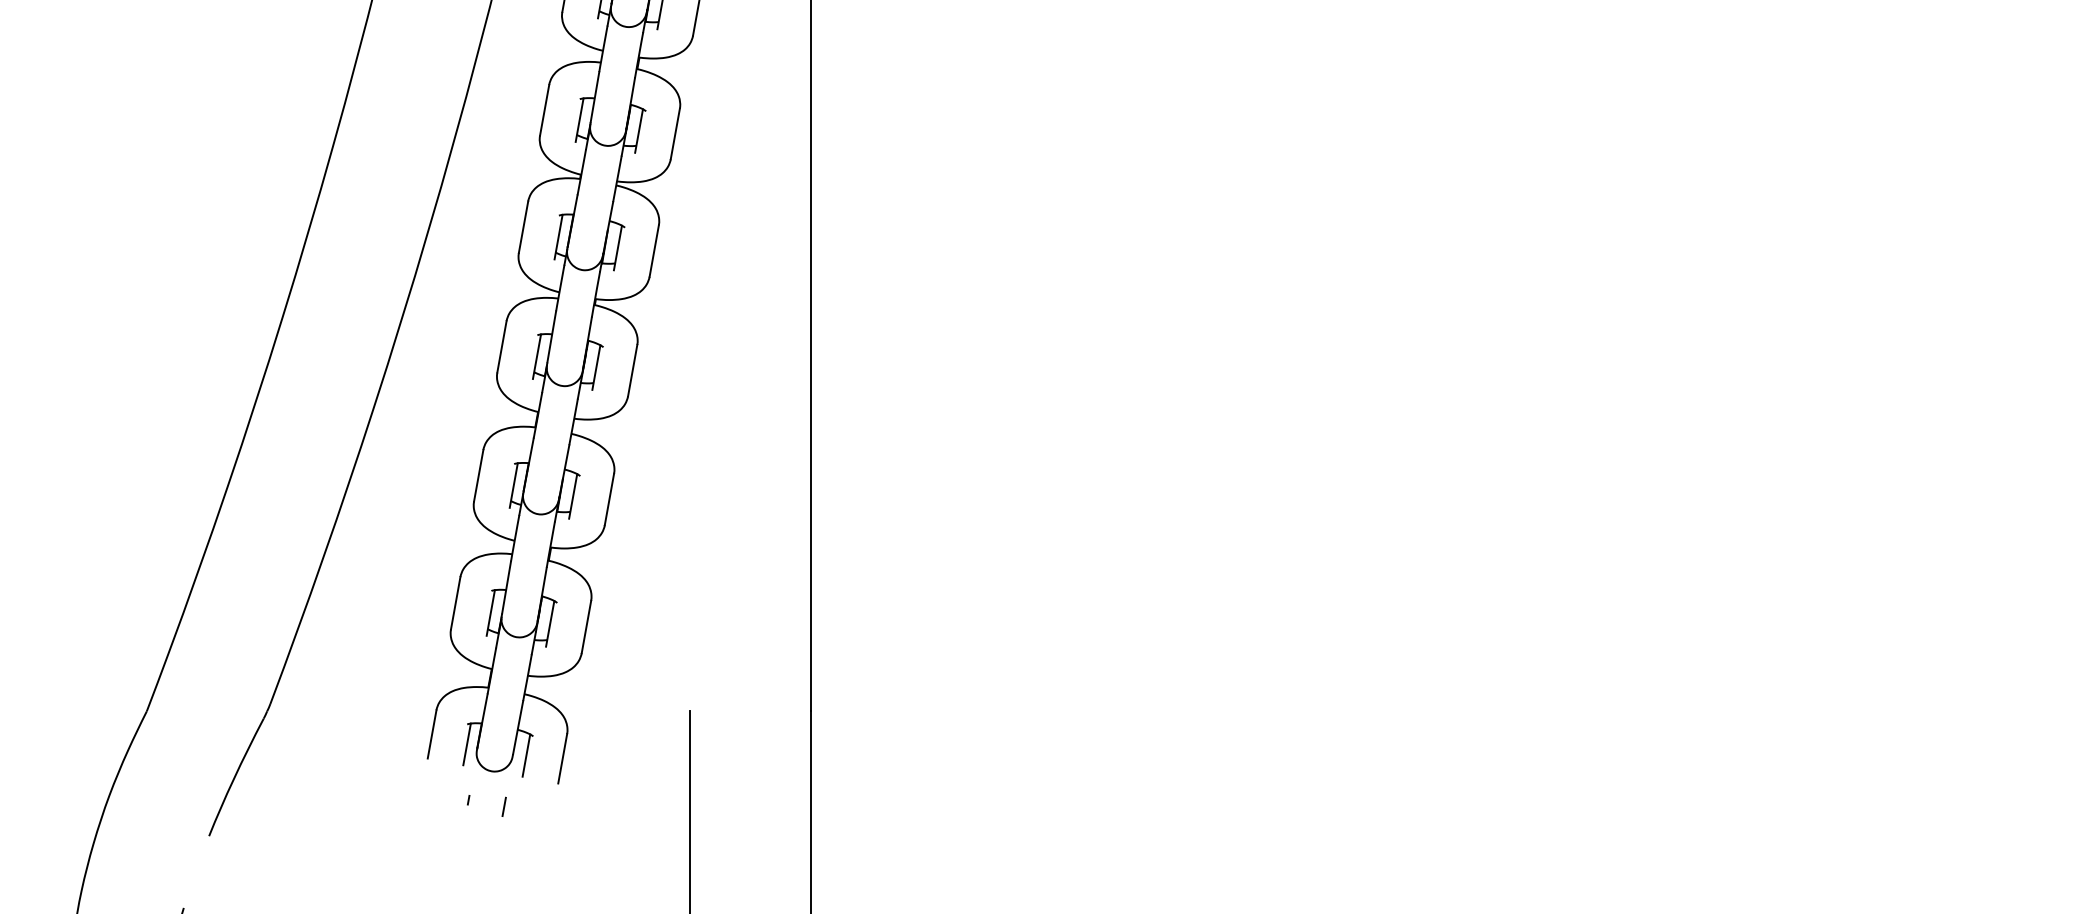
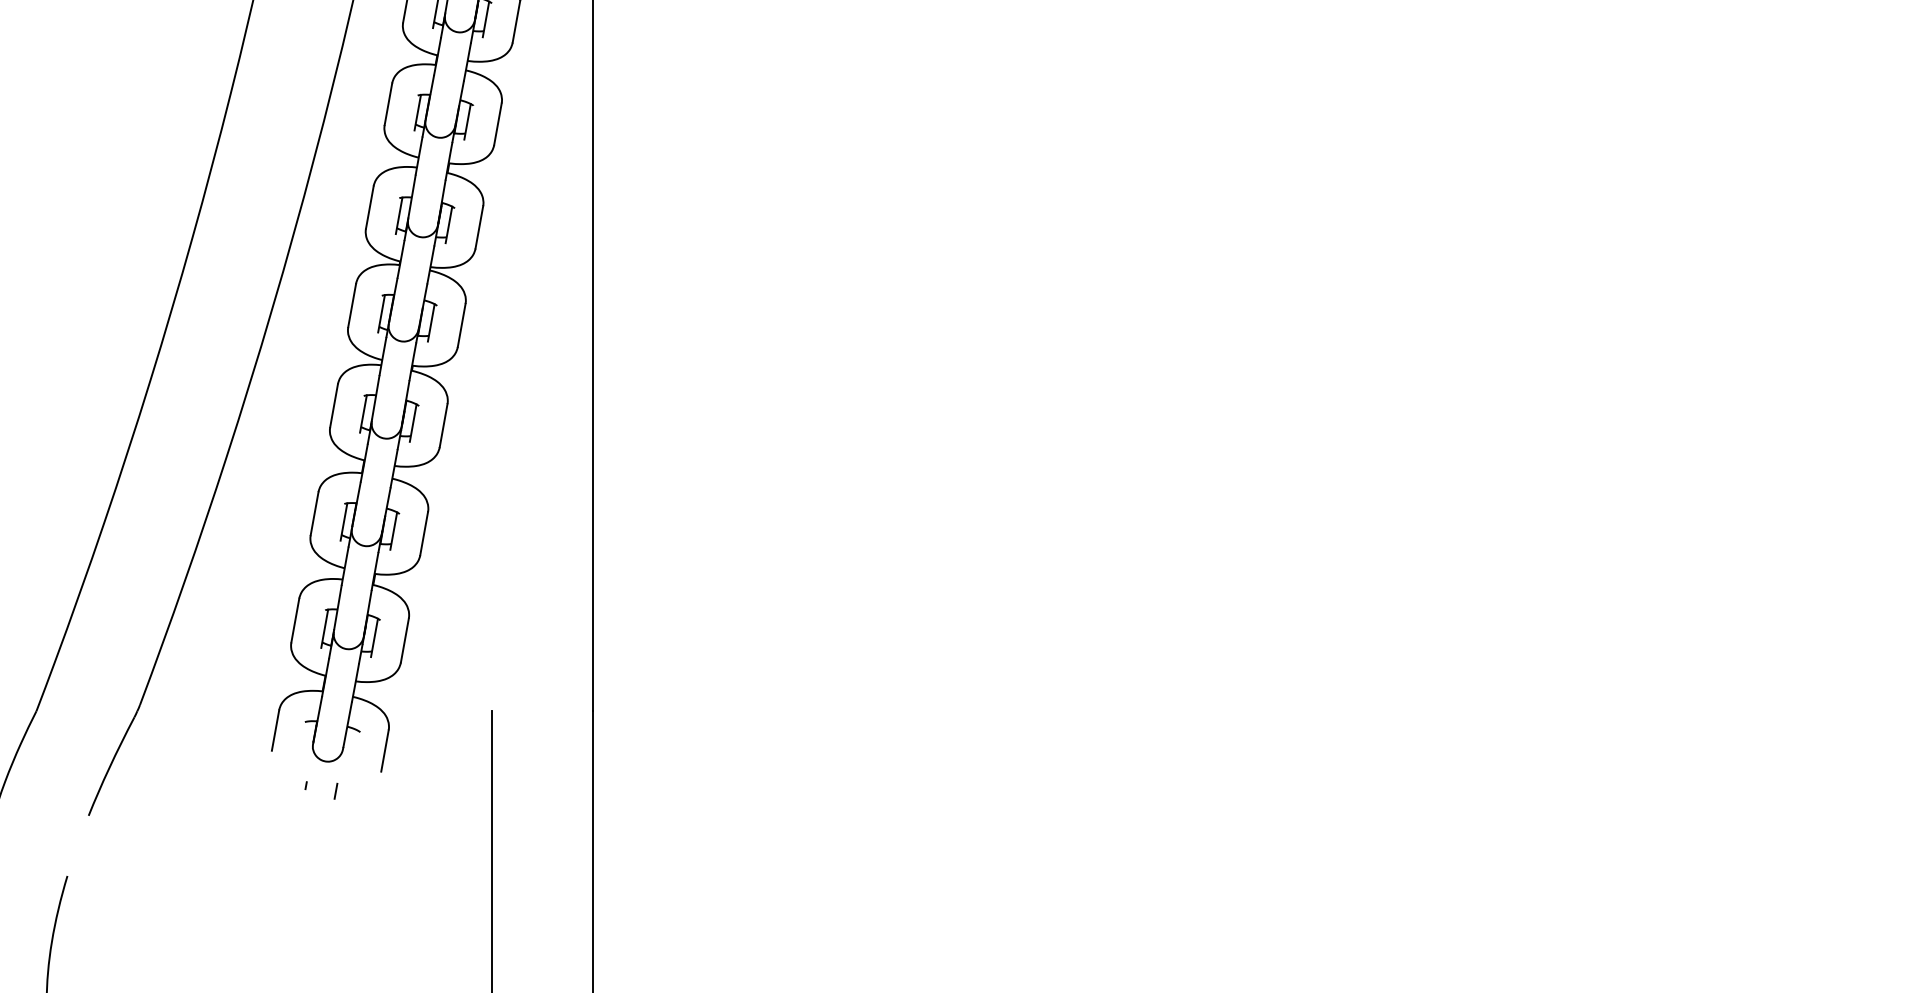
line: (466, 743) -> (304, 738), removed
line: (526, 754) -> (354, 747), removed

